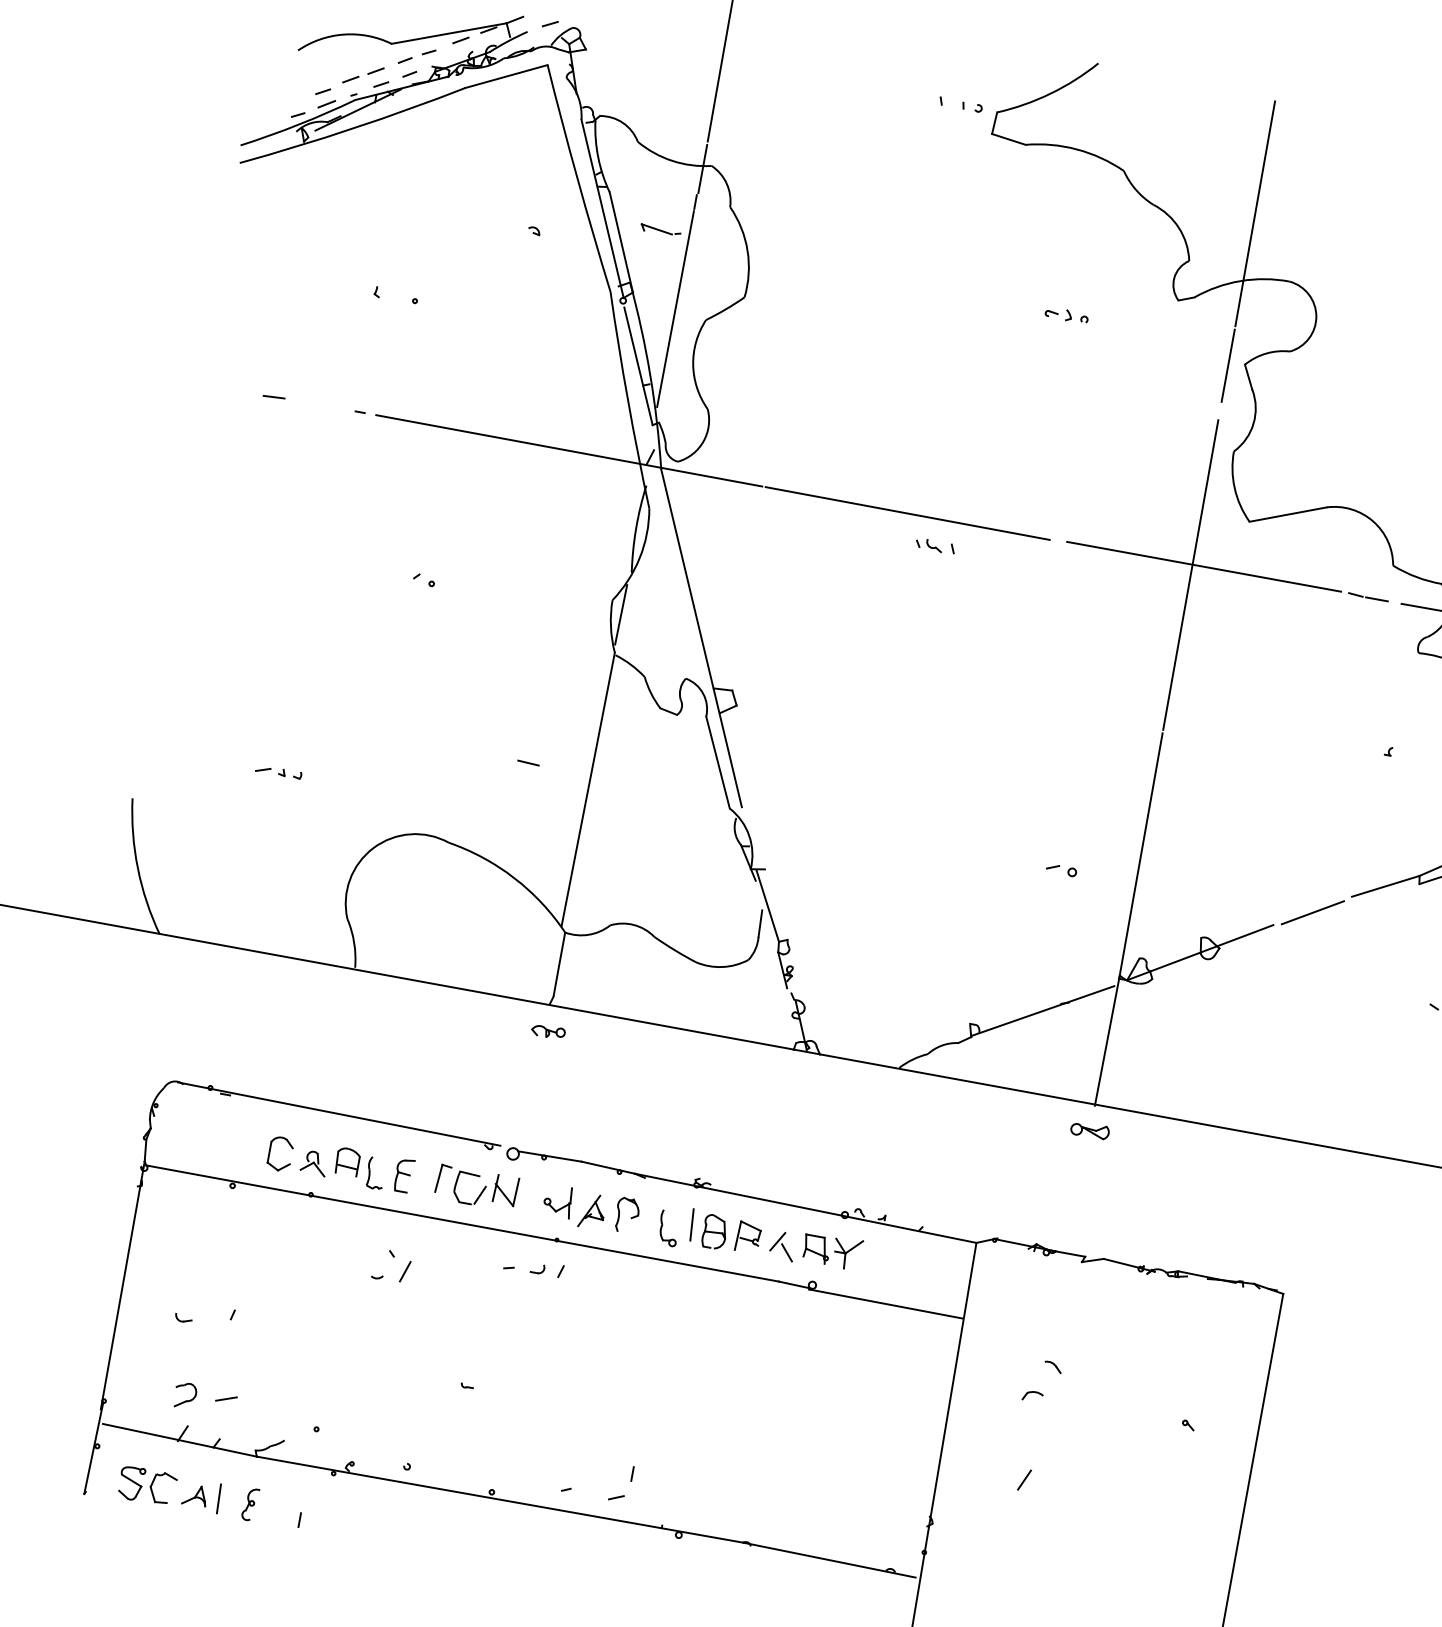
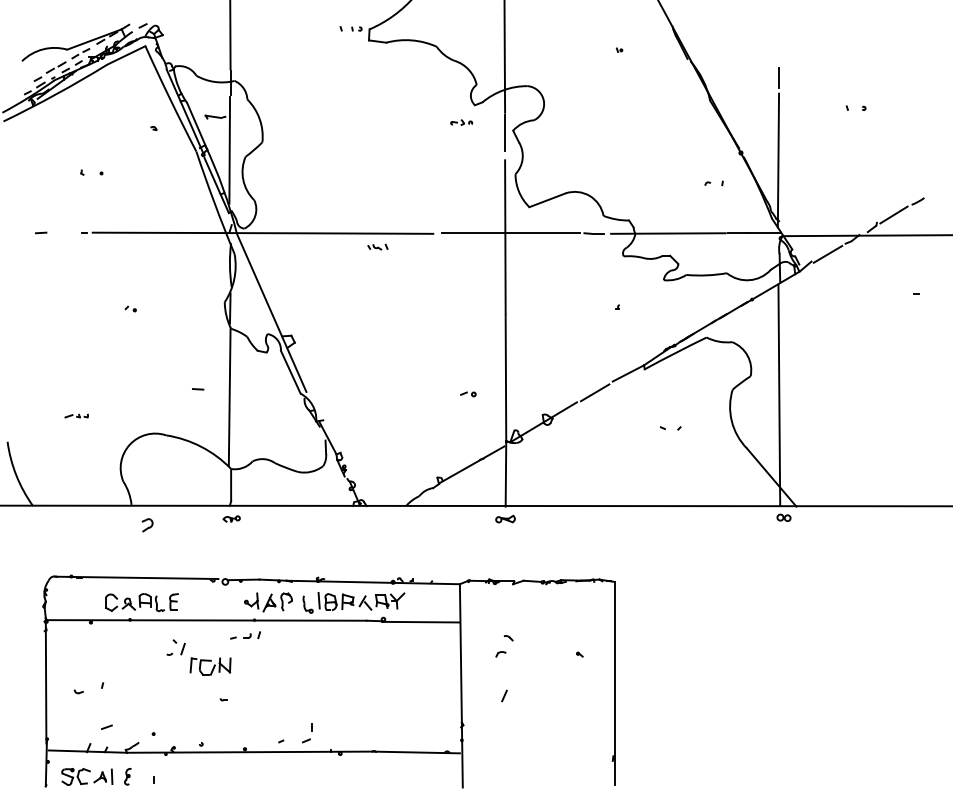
part: (1066, 315) -> (461, 122), moved
part: (476, 1187) -> (210, 666), moved
part: (185, 1396) -> (147, 525), moved

